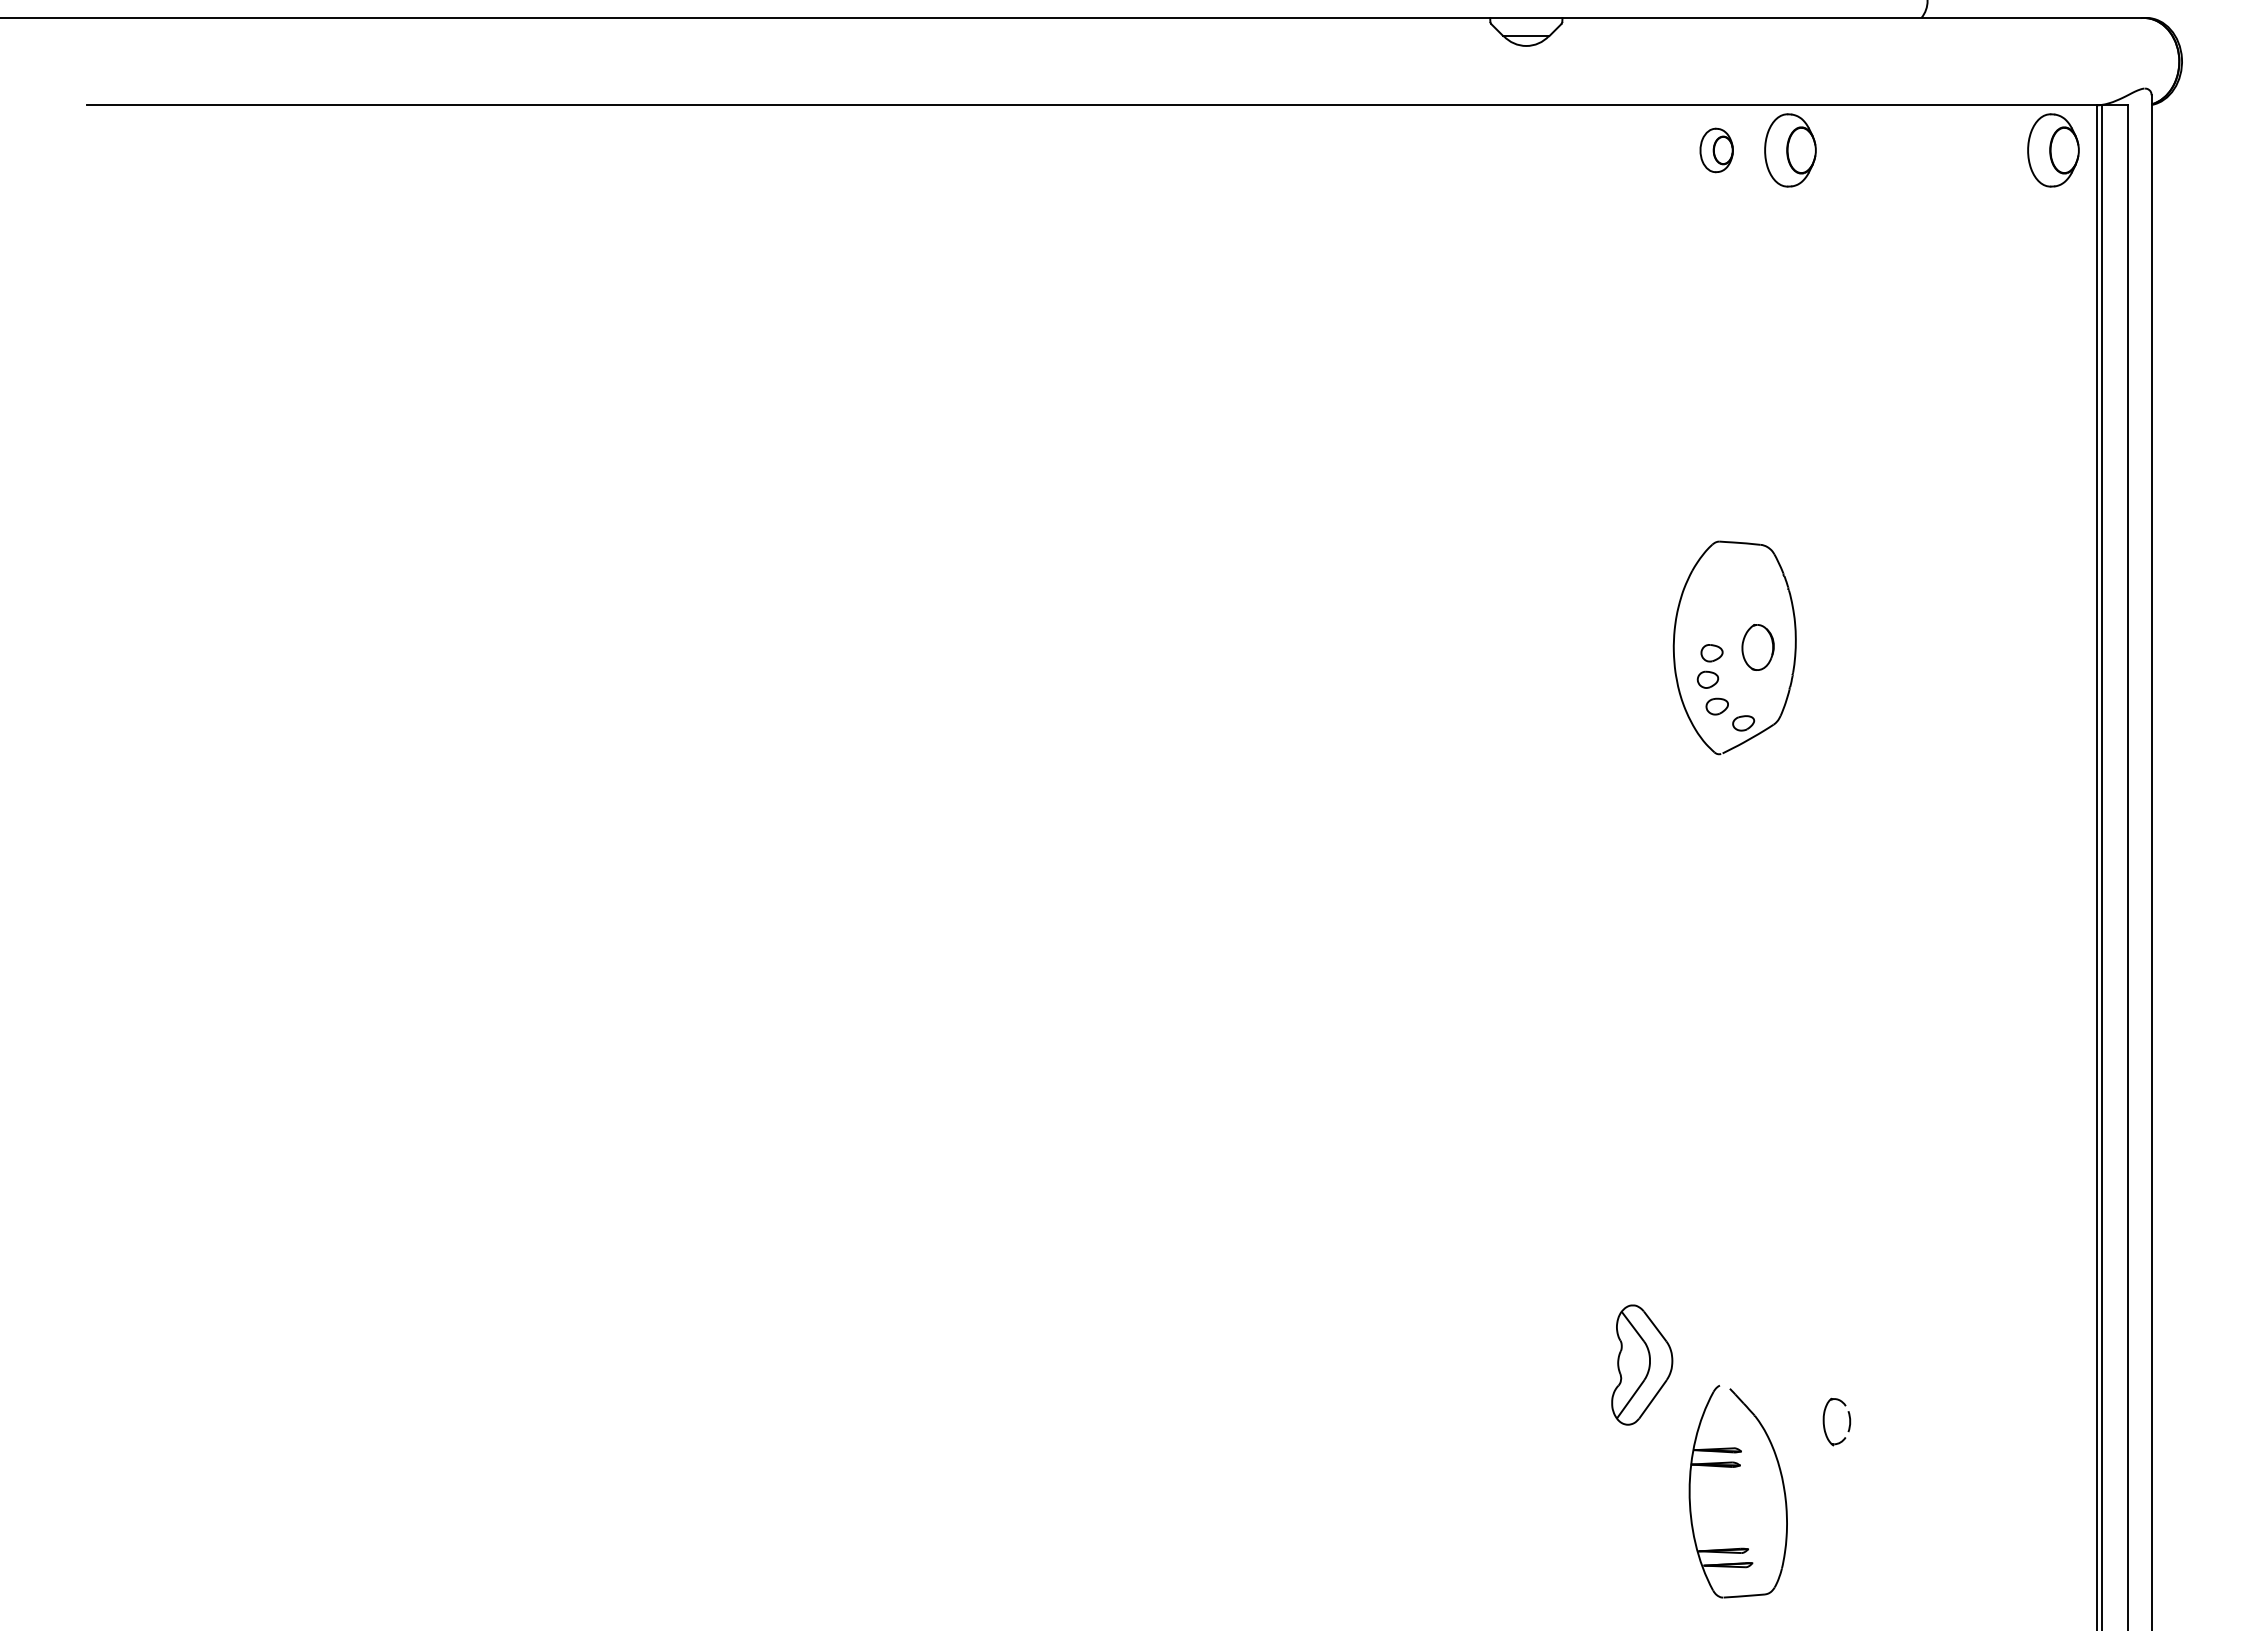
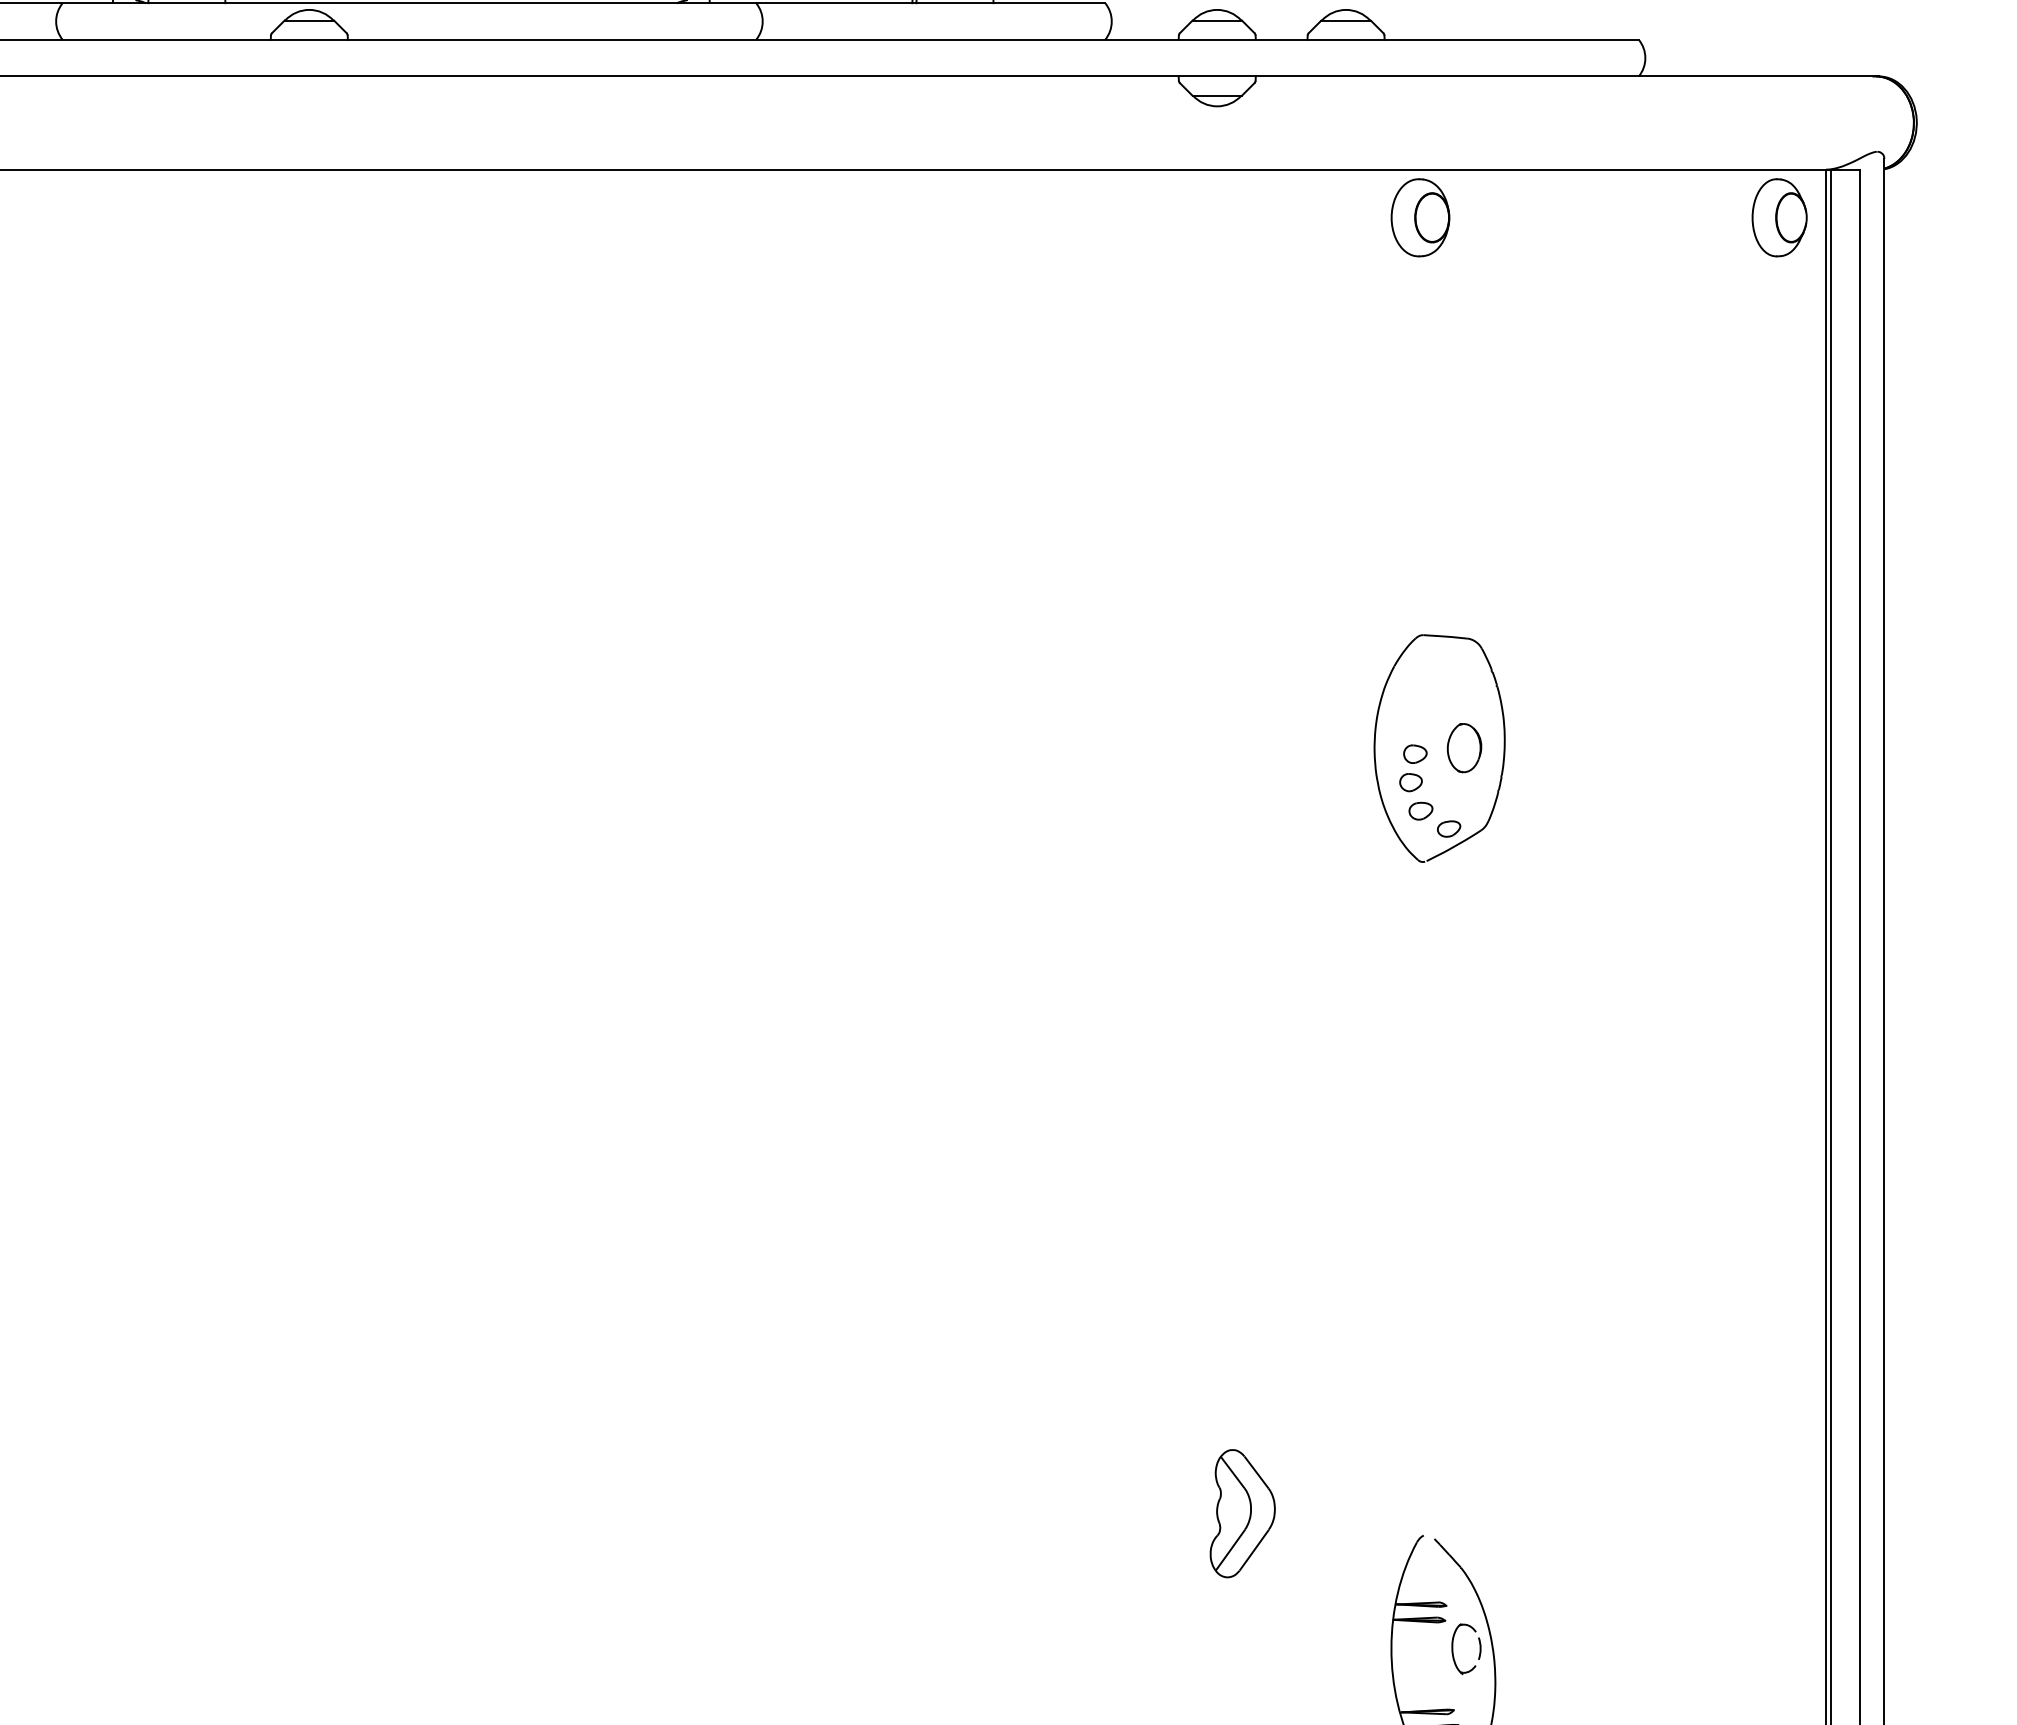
part: (1716, 150) -> (1420, 217), size x1.67
part: (1790, 150) -> (1499, 217), removed
part: (1642, 1364) -> (1243, 1513), moved
part: (1824, 1421) -> (1453, 1648), moved

